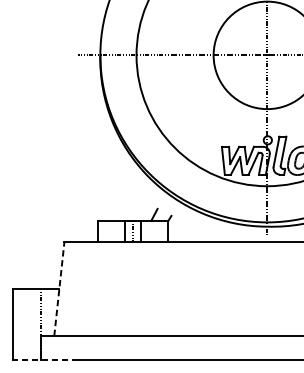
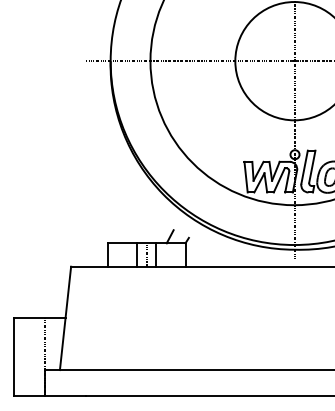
line: (59, 289) -> (65, 318), dashed -> solid
line: (44, 359) -> (49, 395), dashed -> solid

